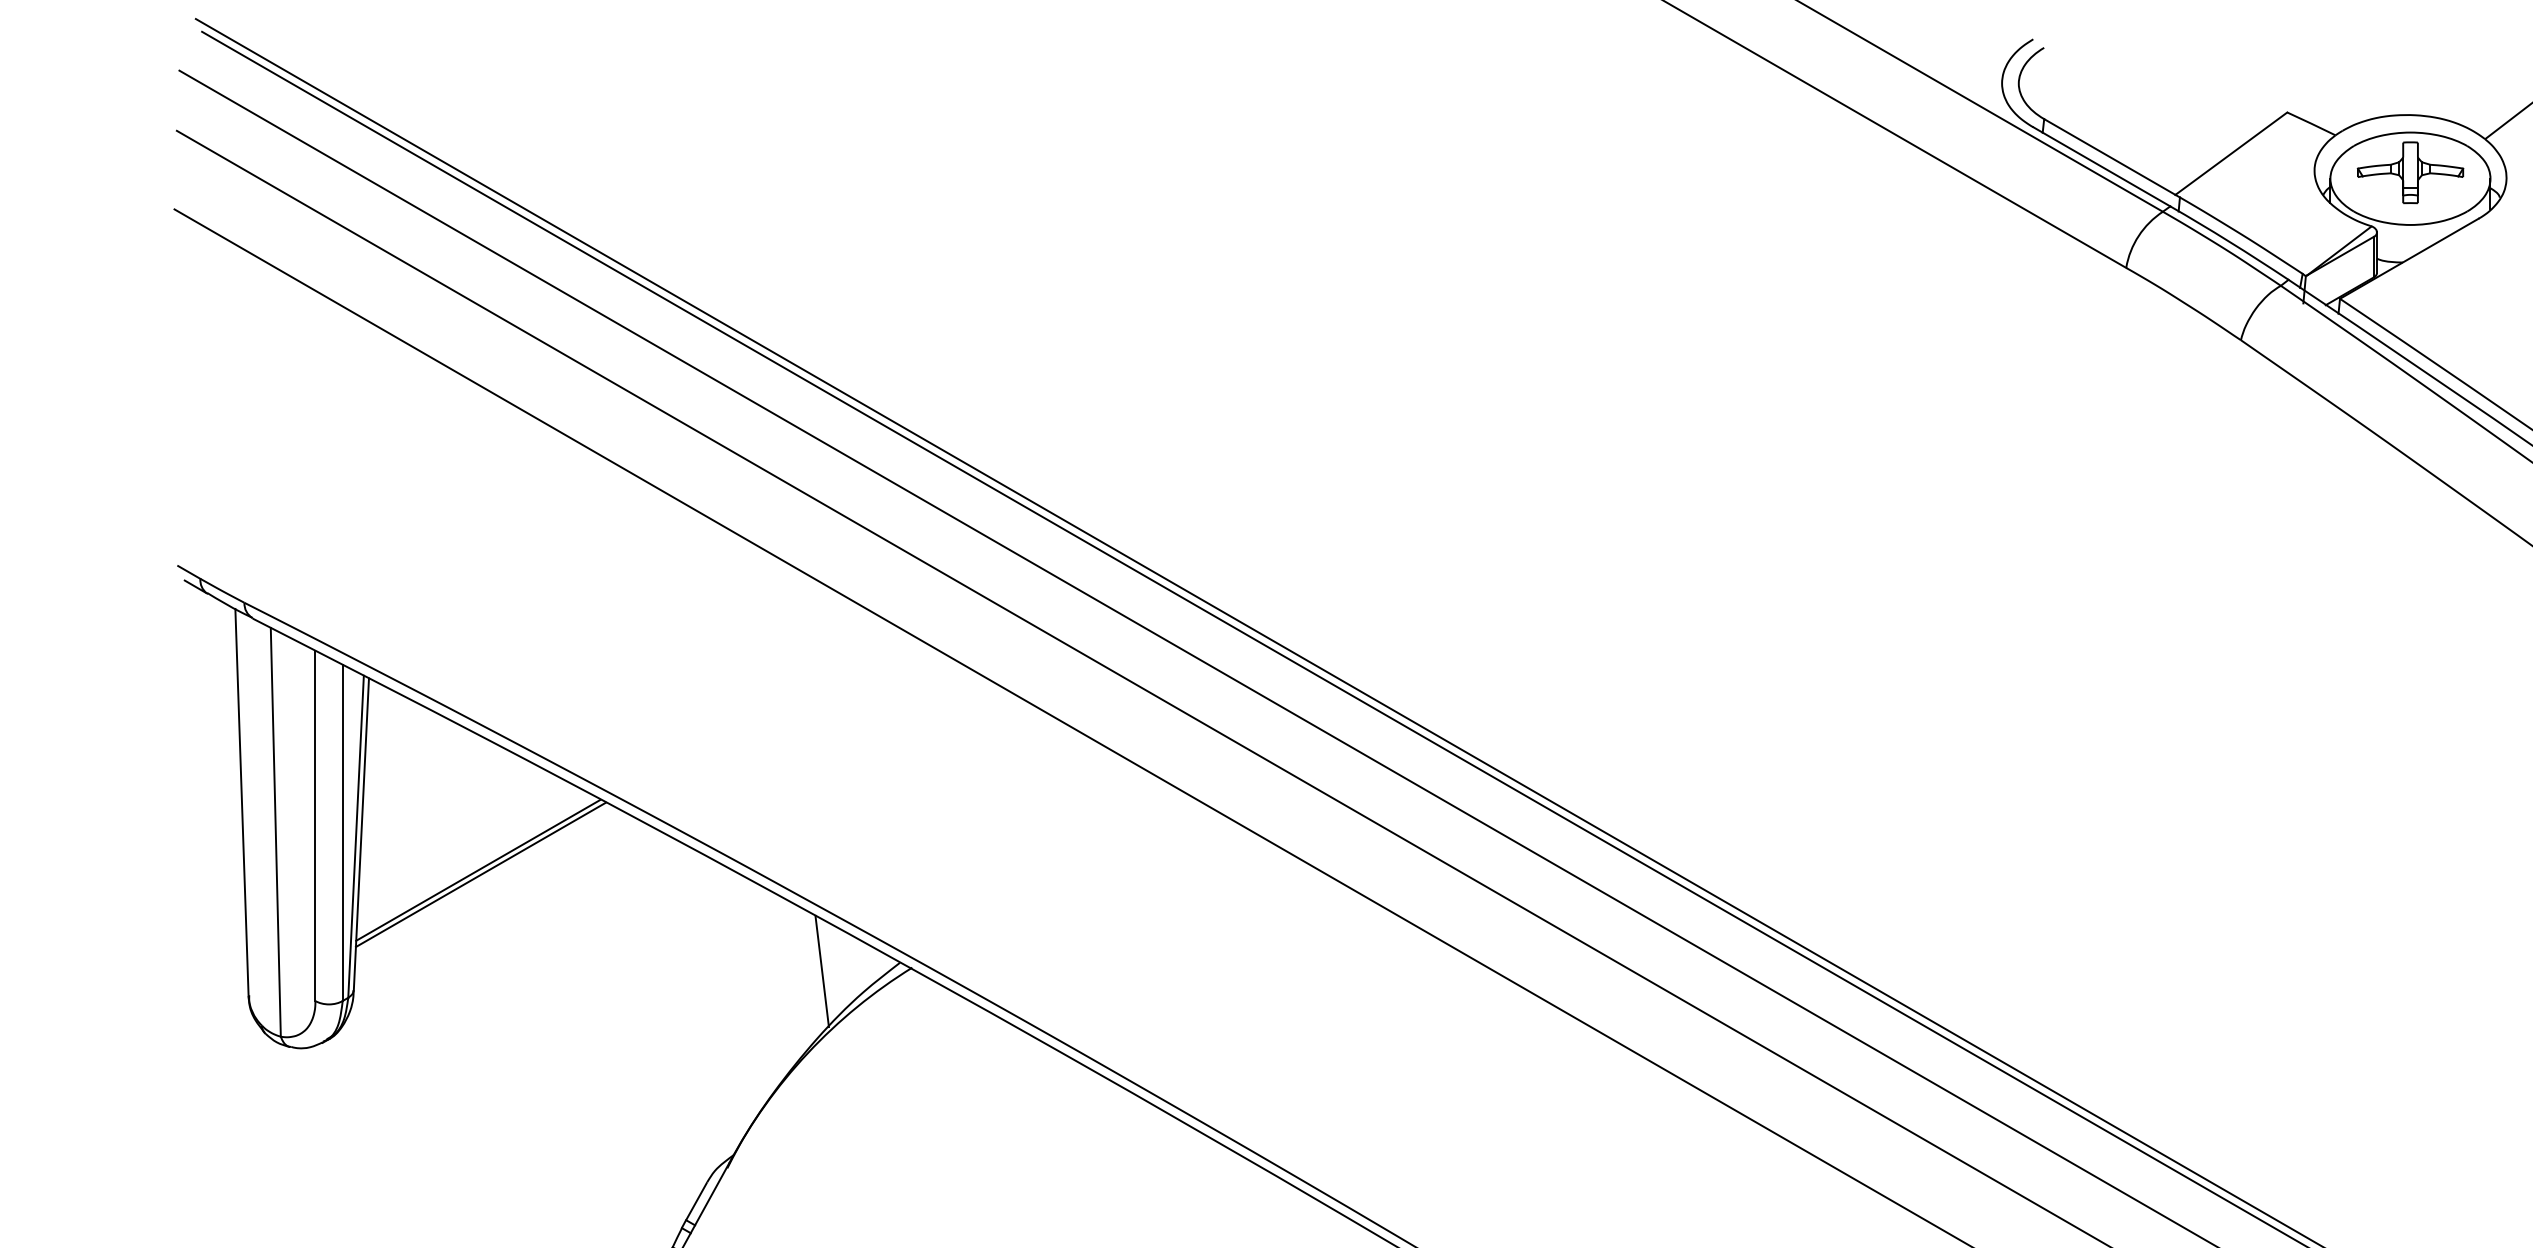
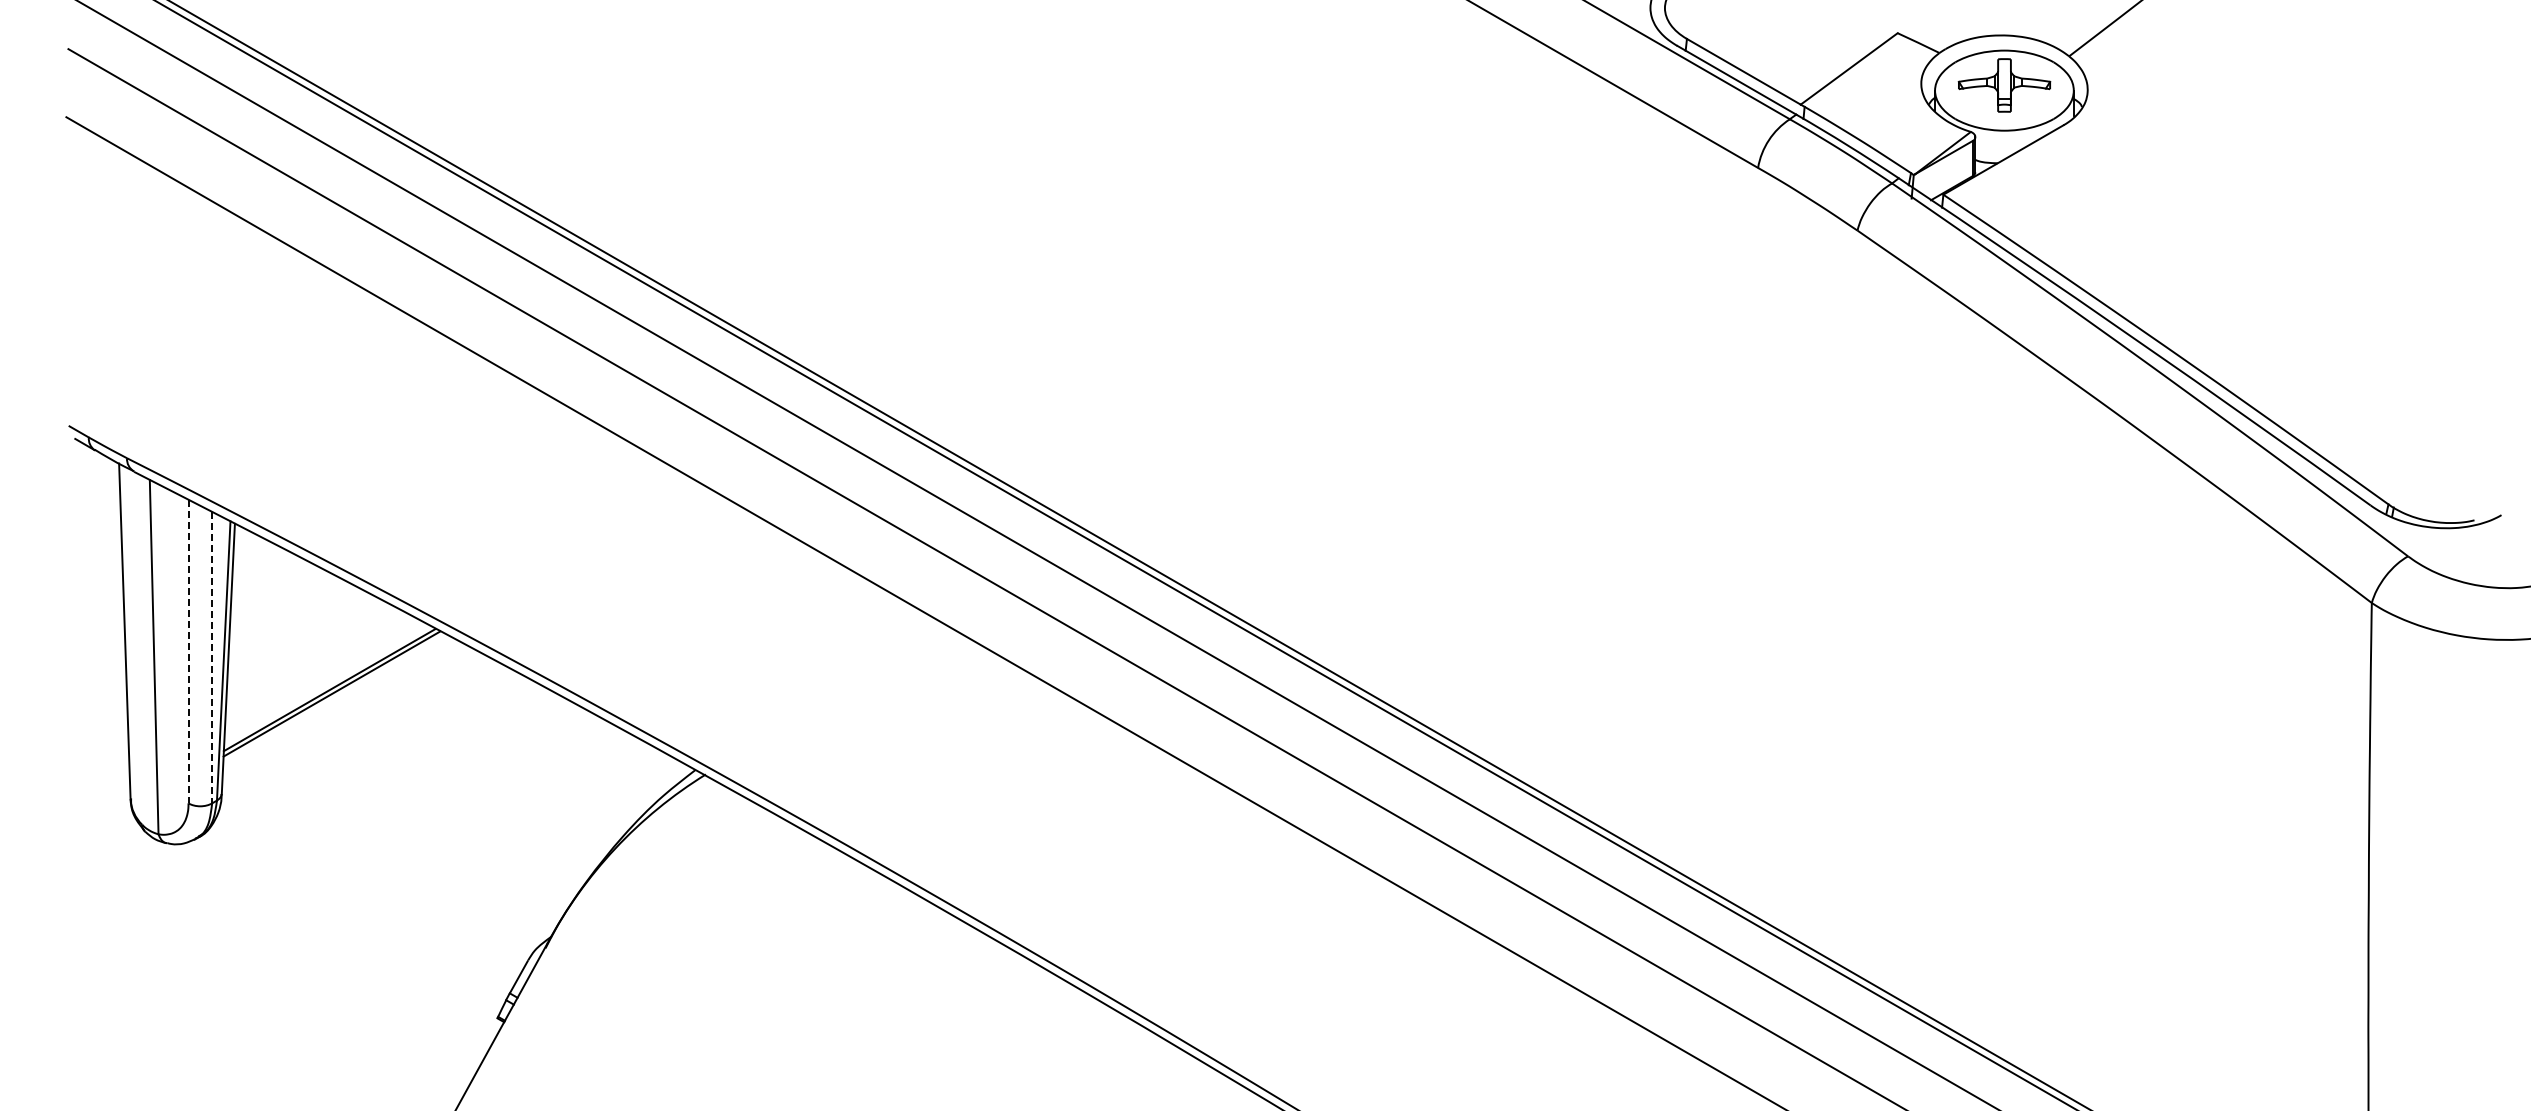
line: (315, 825) -> (188, 651), solid -> dashed
line: (343, 832) -> (212, 657), solid -> dashed
line: (821, 971) -> (627, 777), removed

